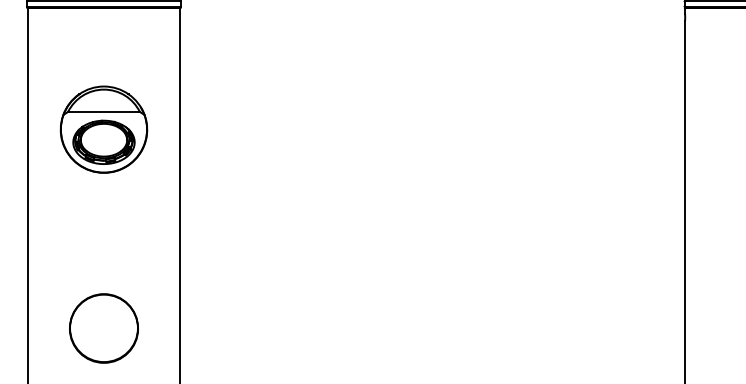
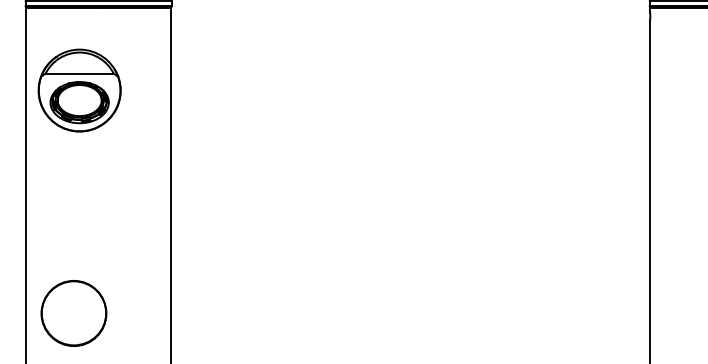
part: (103, 129) -> (79, 90), moved
circle: (103, 328) -> (73, 313), moved

